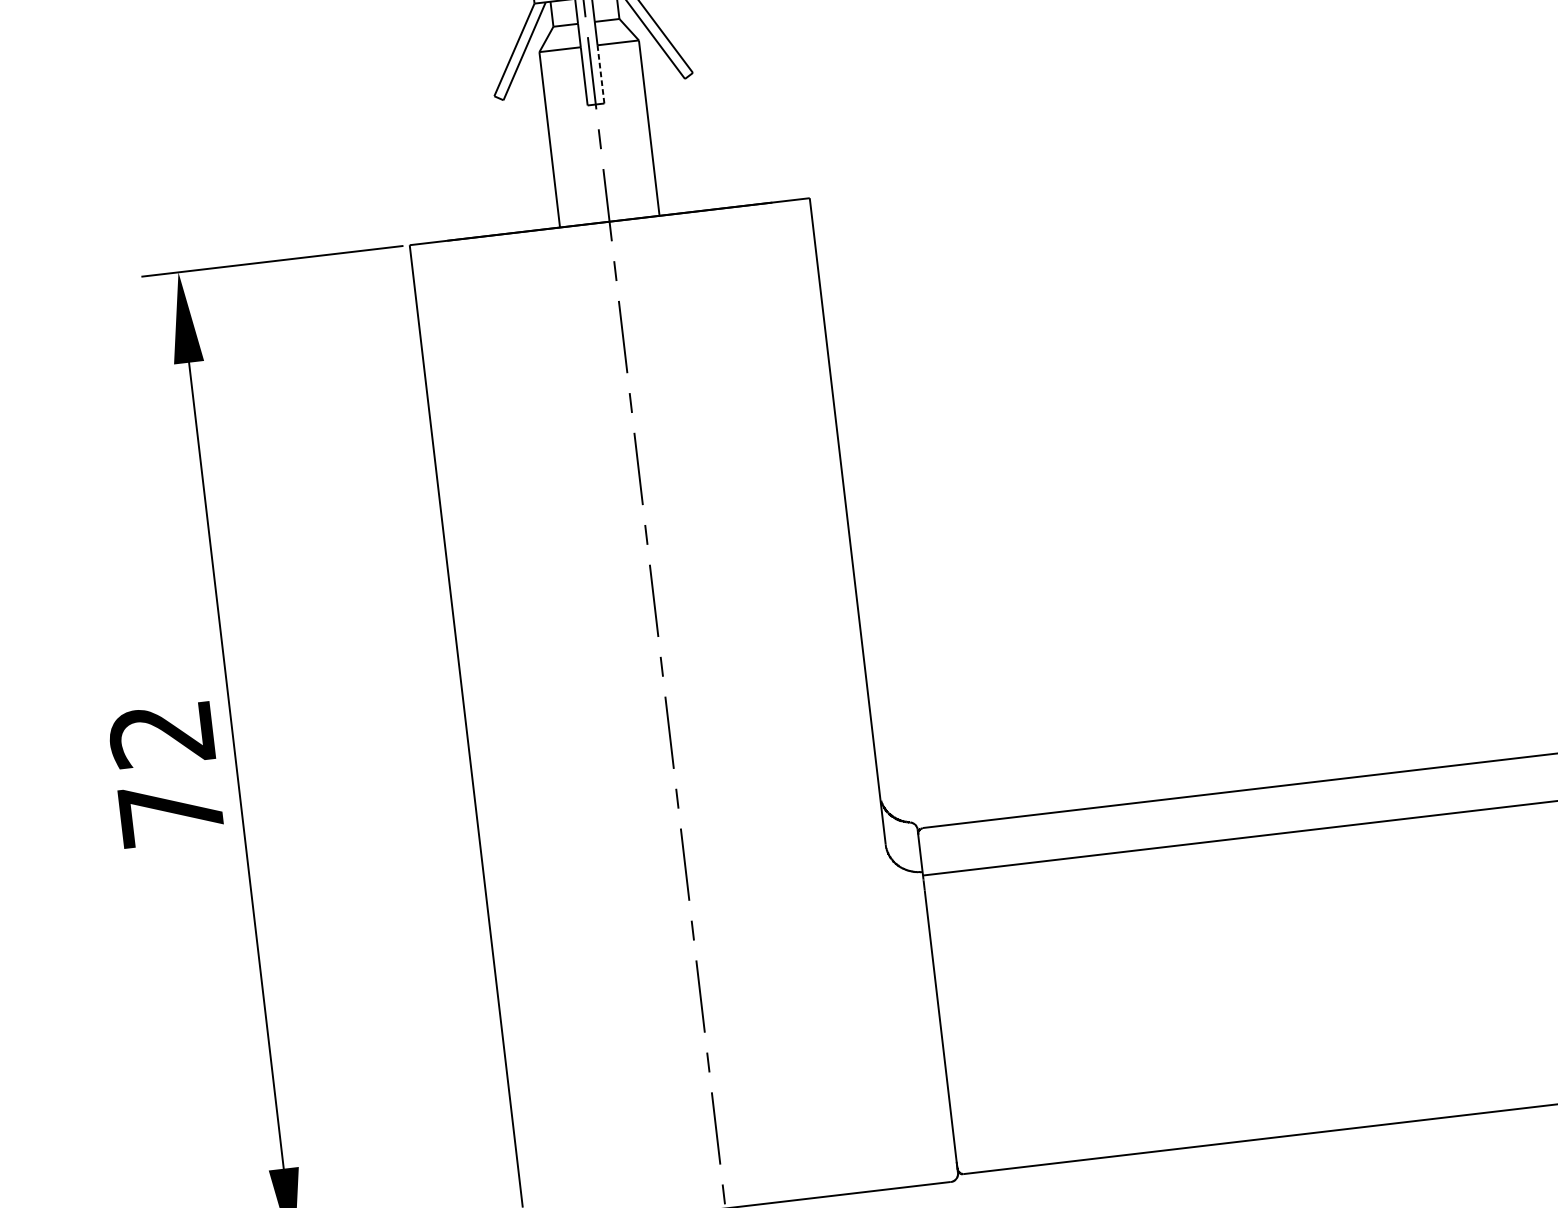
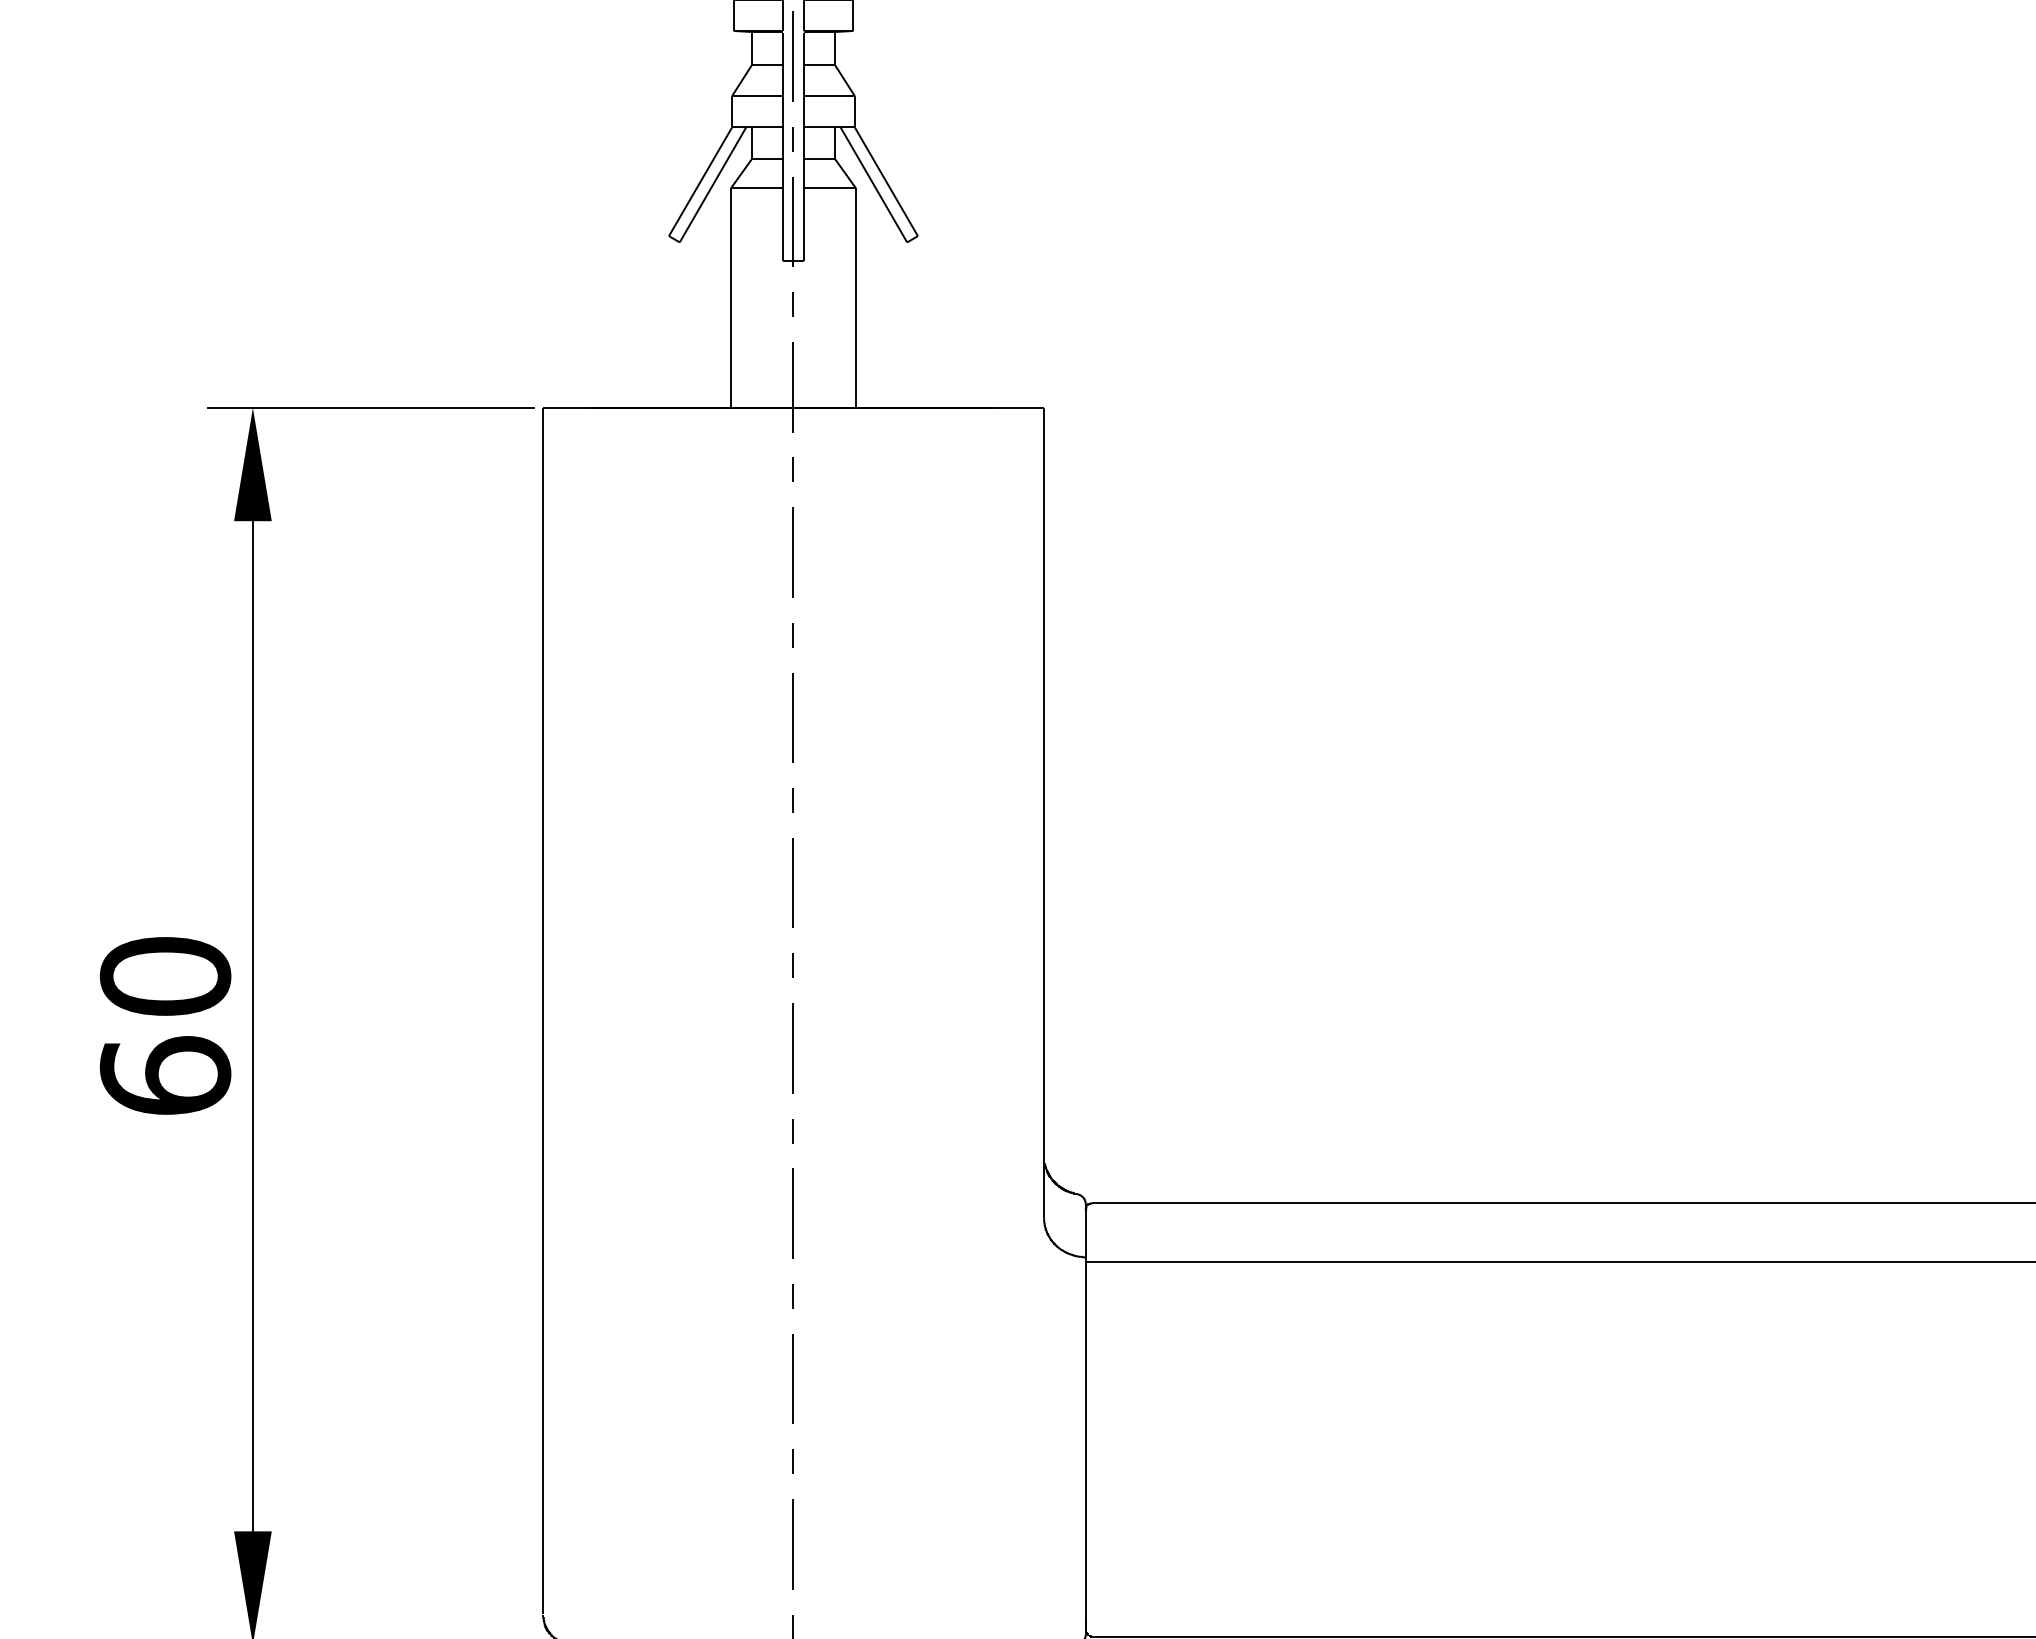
line: (600, 74) -> (803, 224), dashed -> solid
text: (166, 773) -> (165, 1025), 72 -> 60

